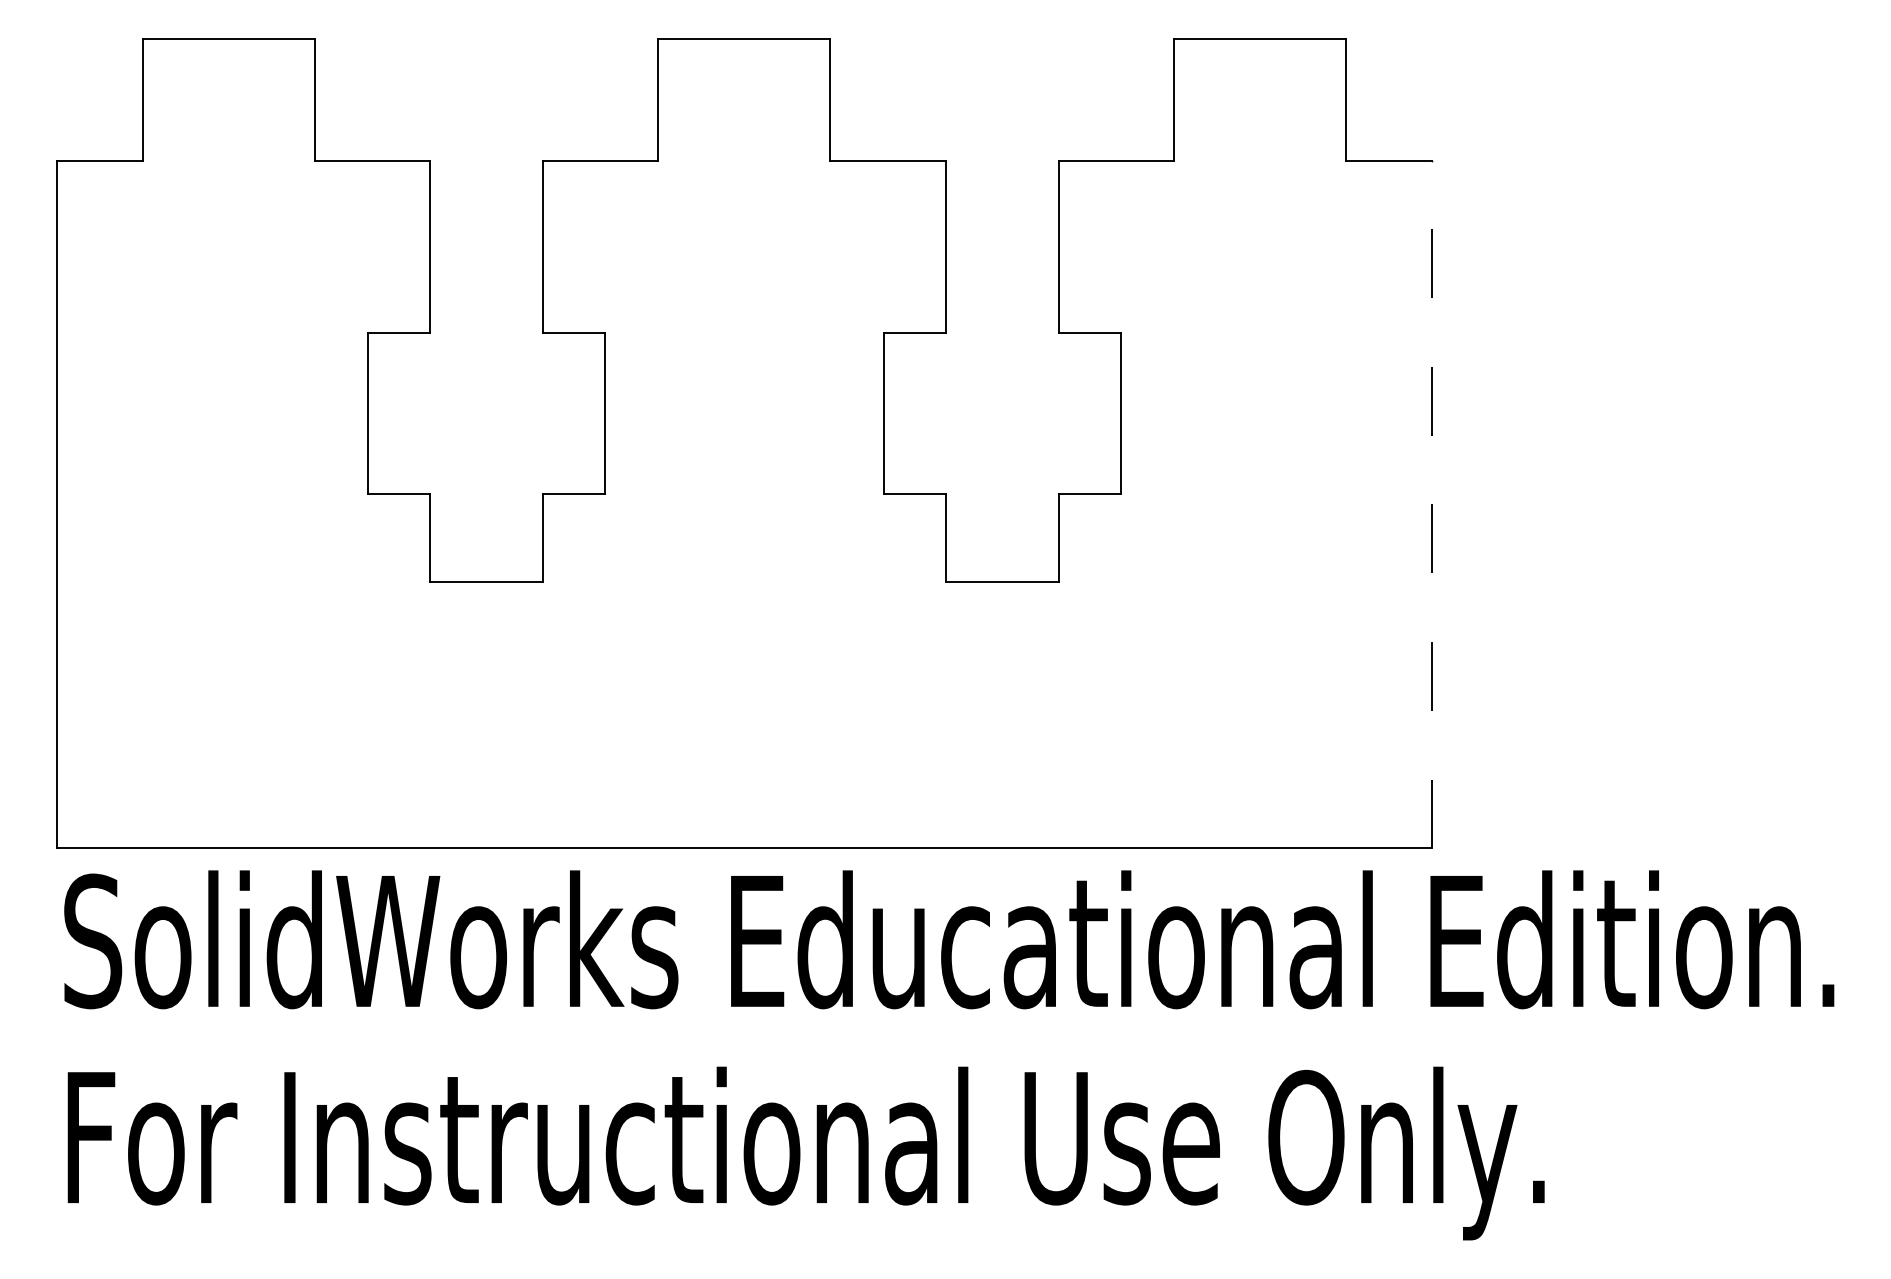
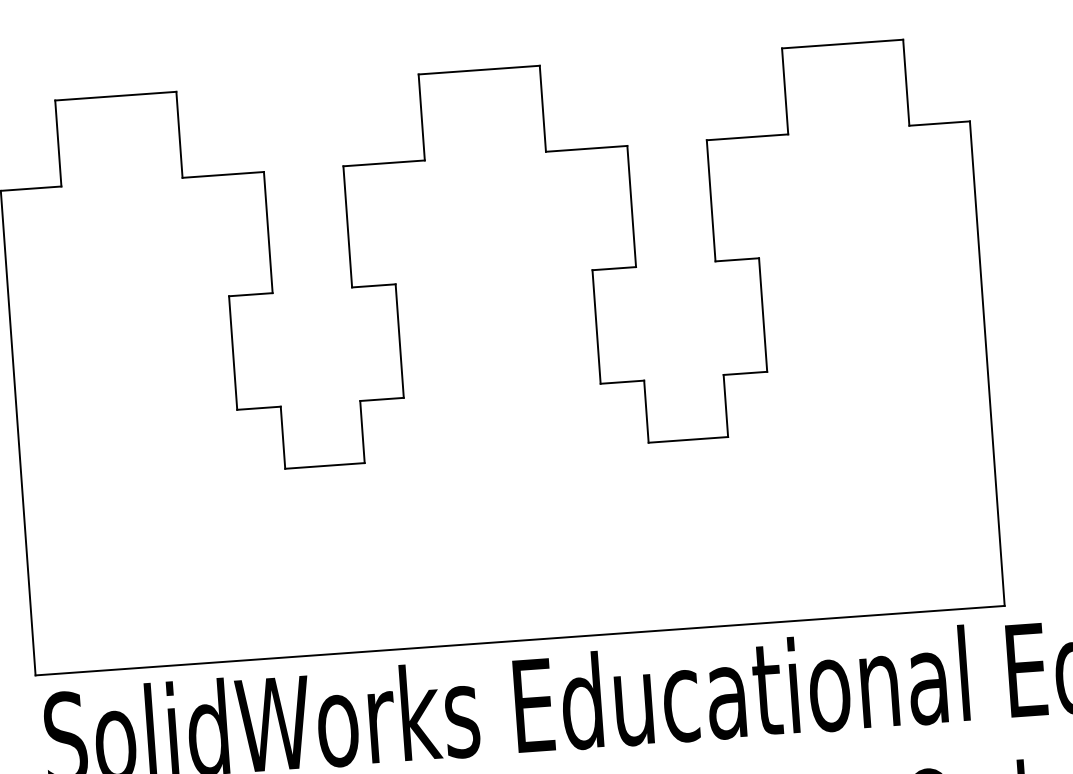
line: (1432, 504) -> (987, 363), dashed -> solid

